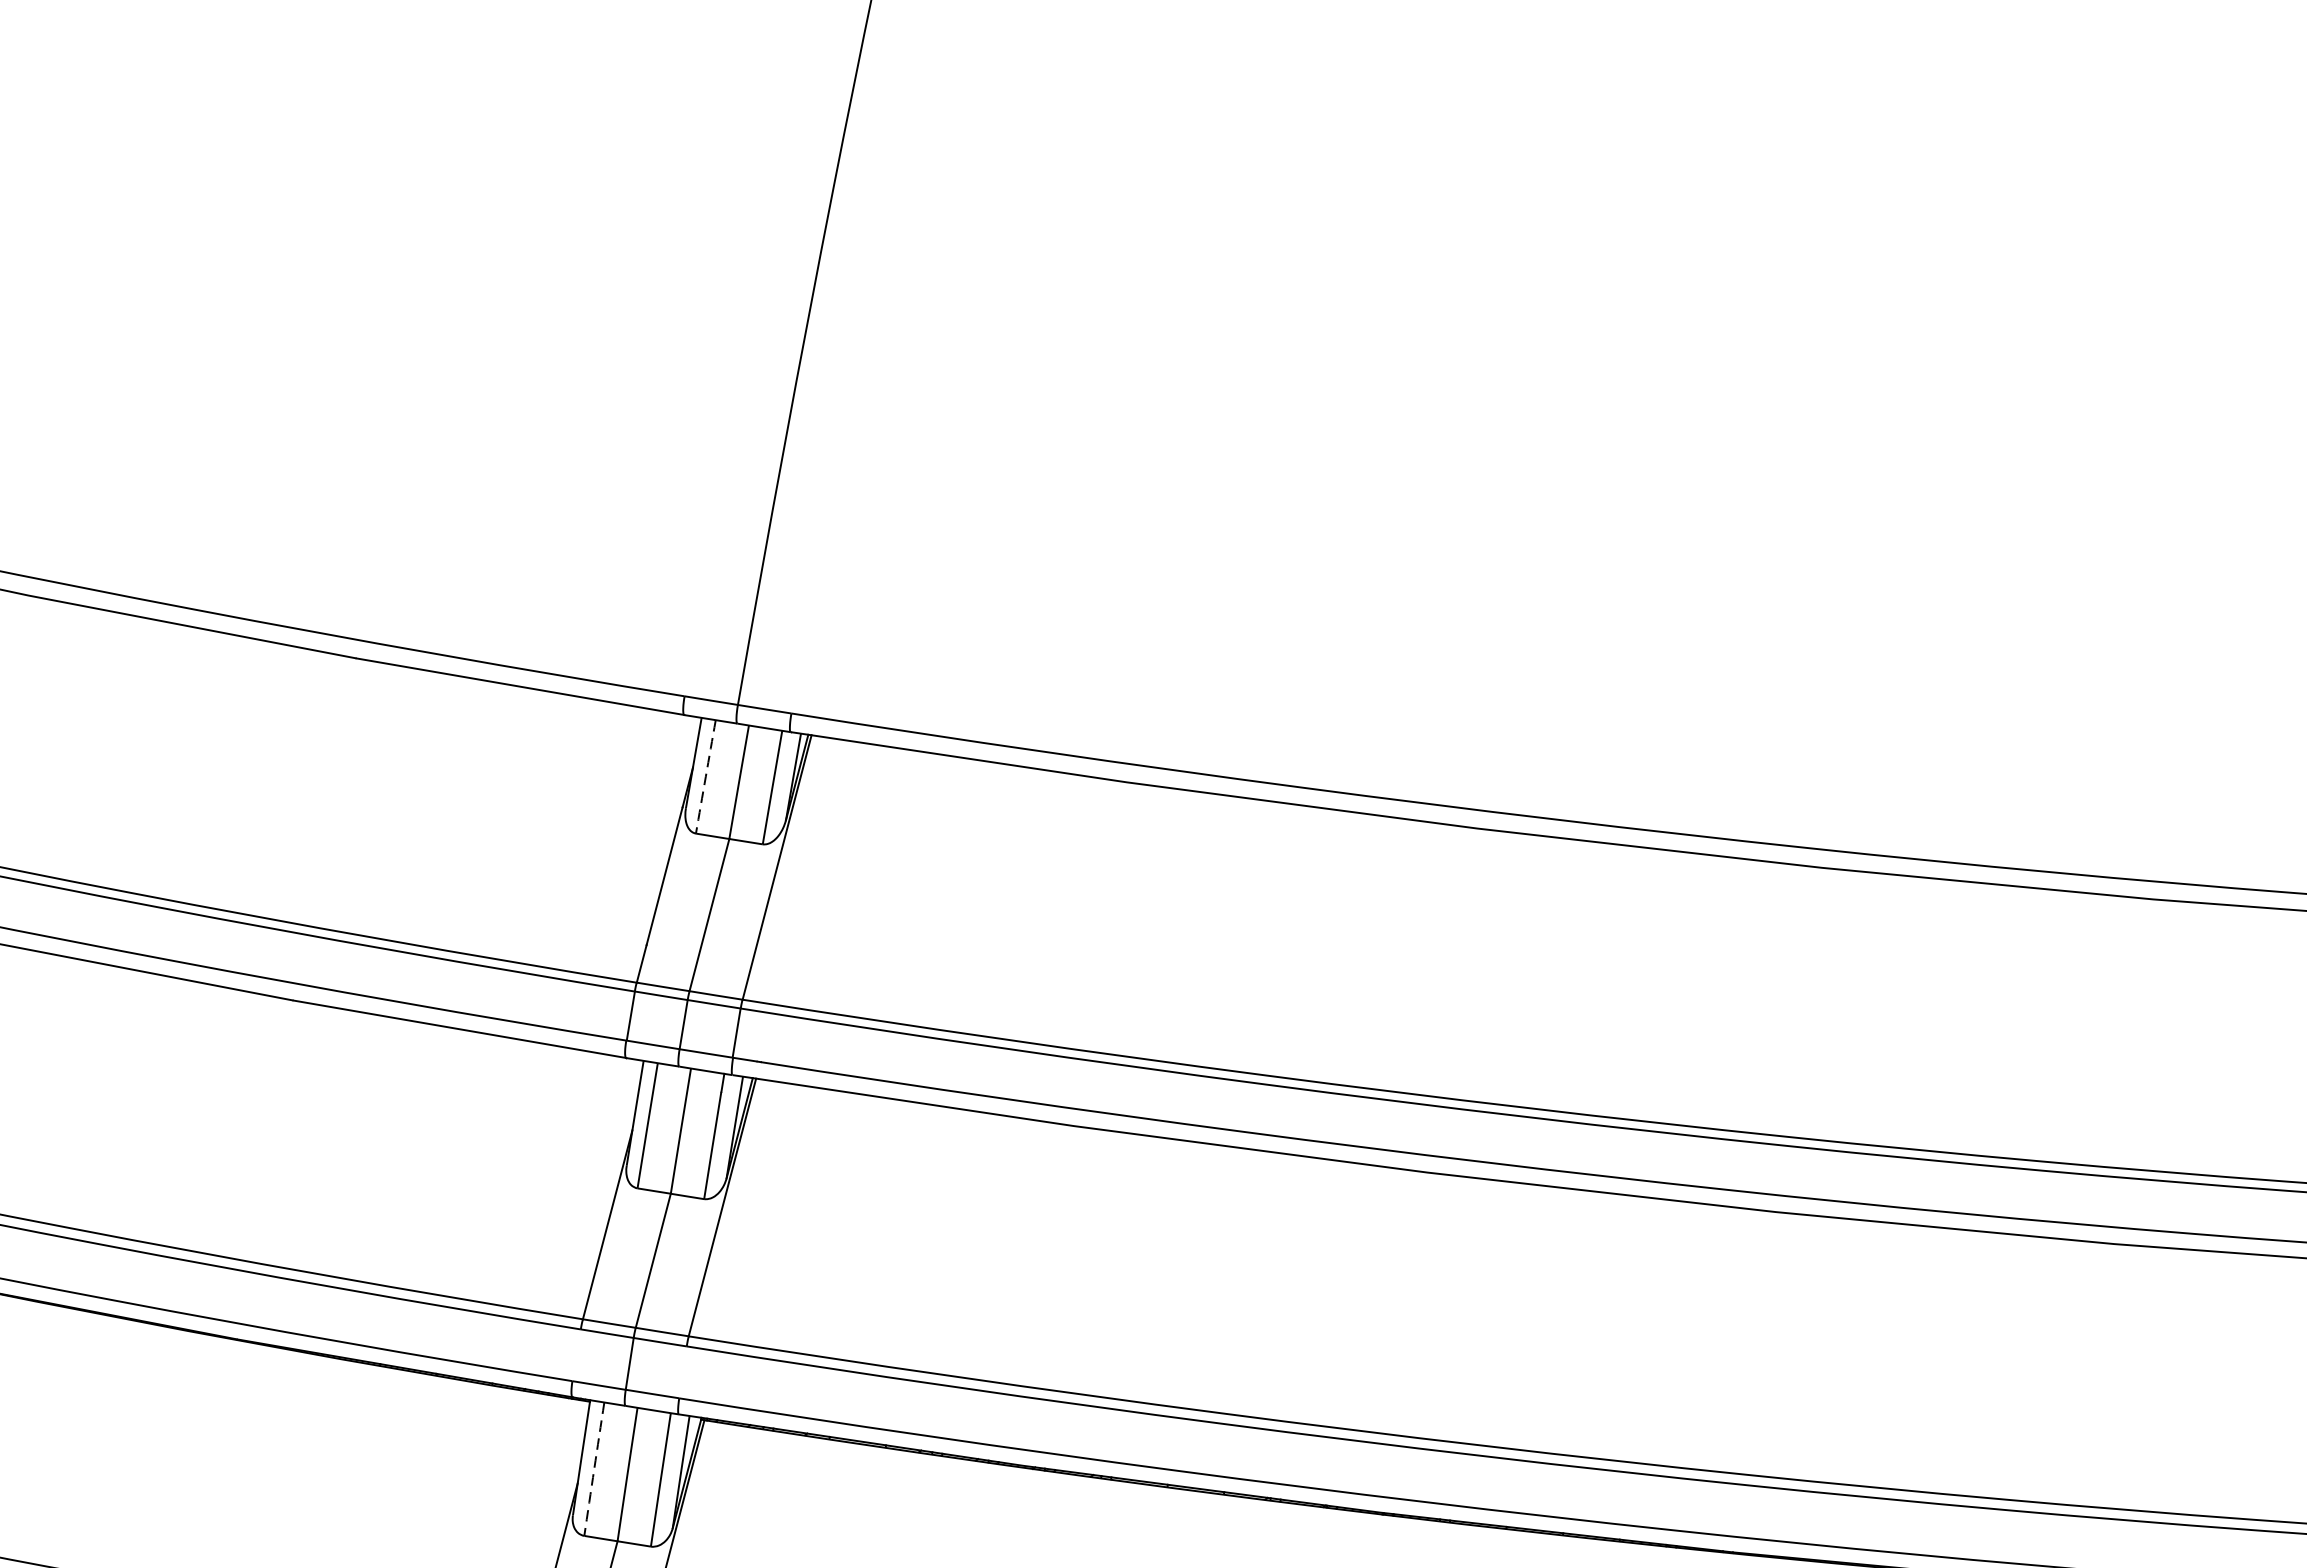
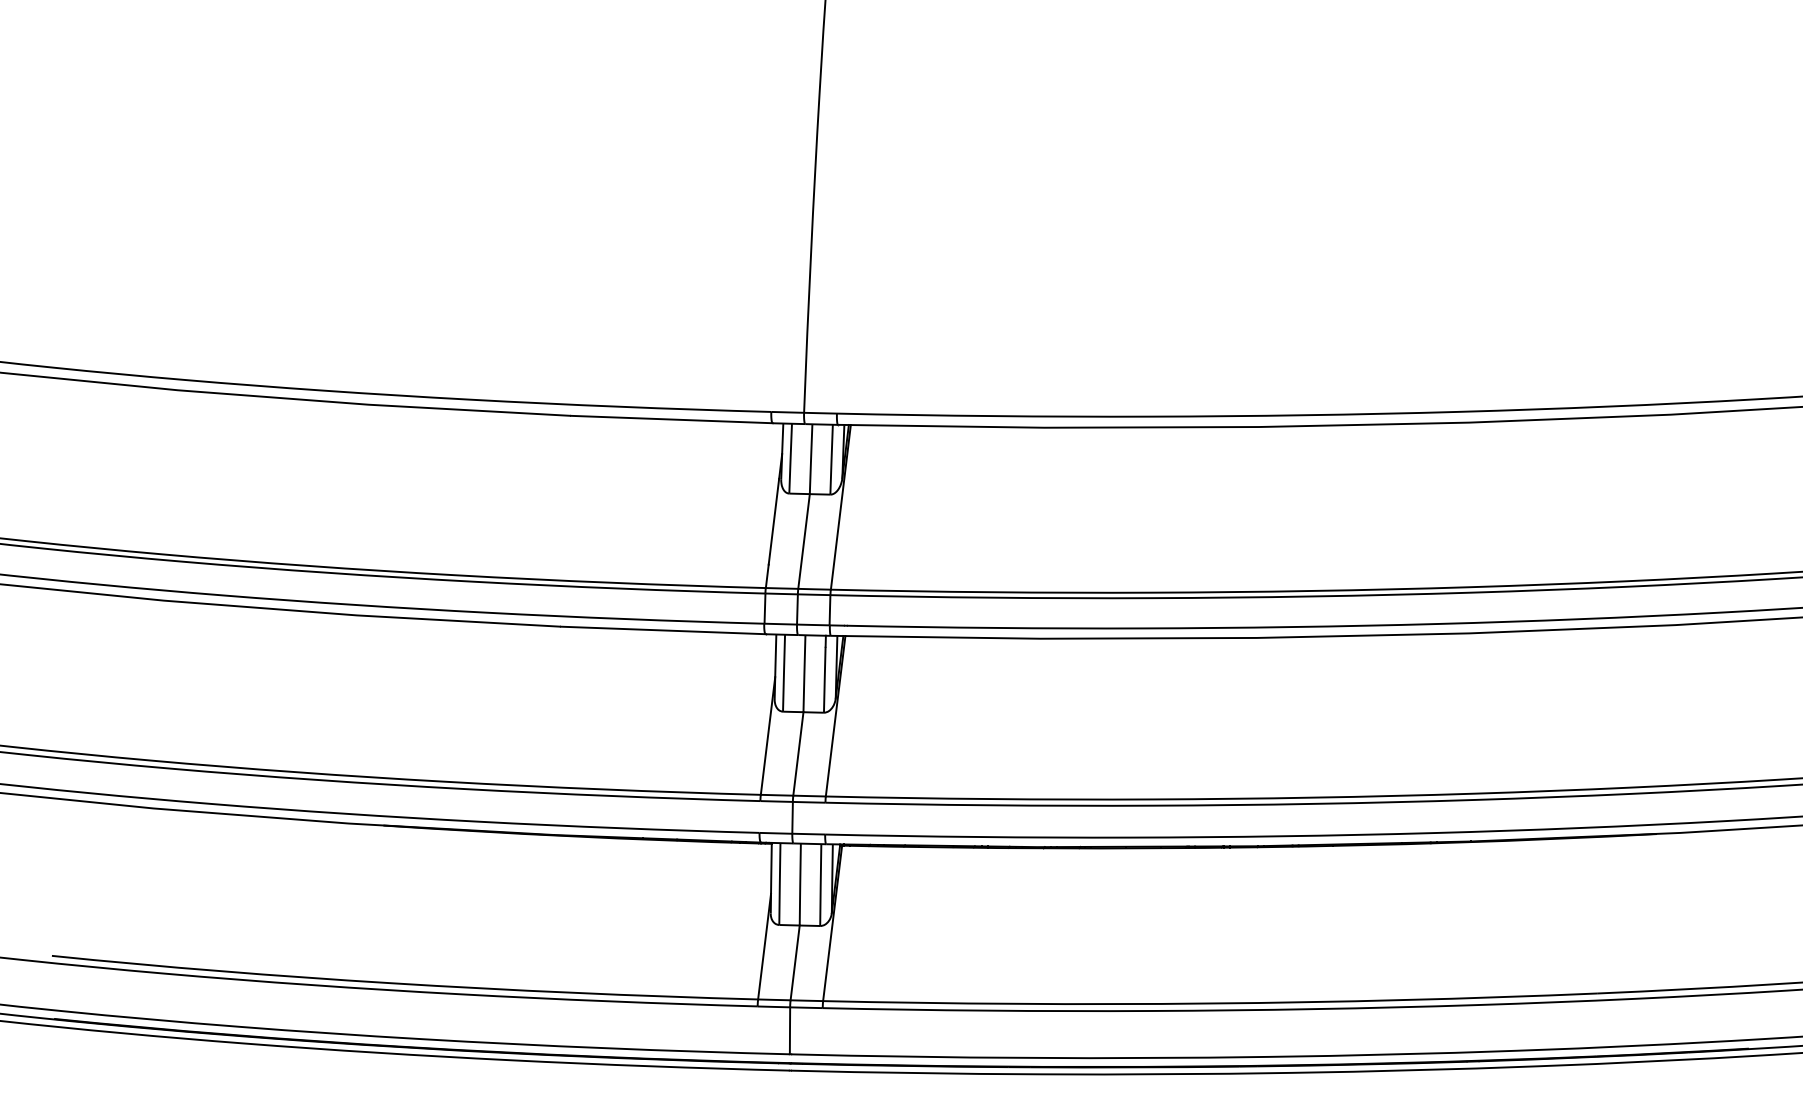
arc: (705, 776) -> (790, 458), dashed -> solid
arc: (593, 1469) -> (779, 884), dashed -> solid

